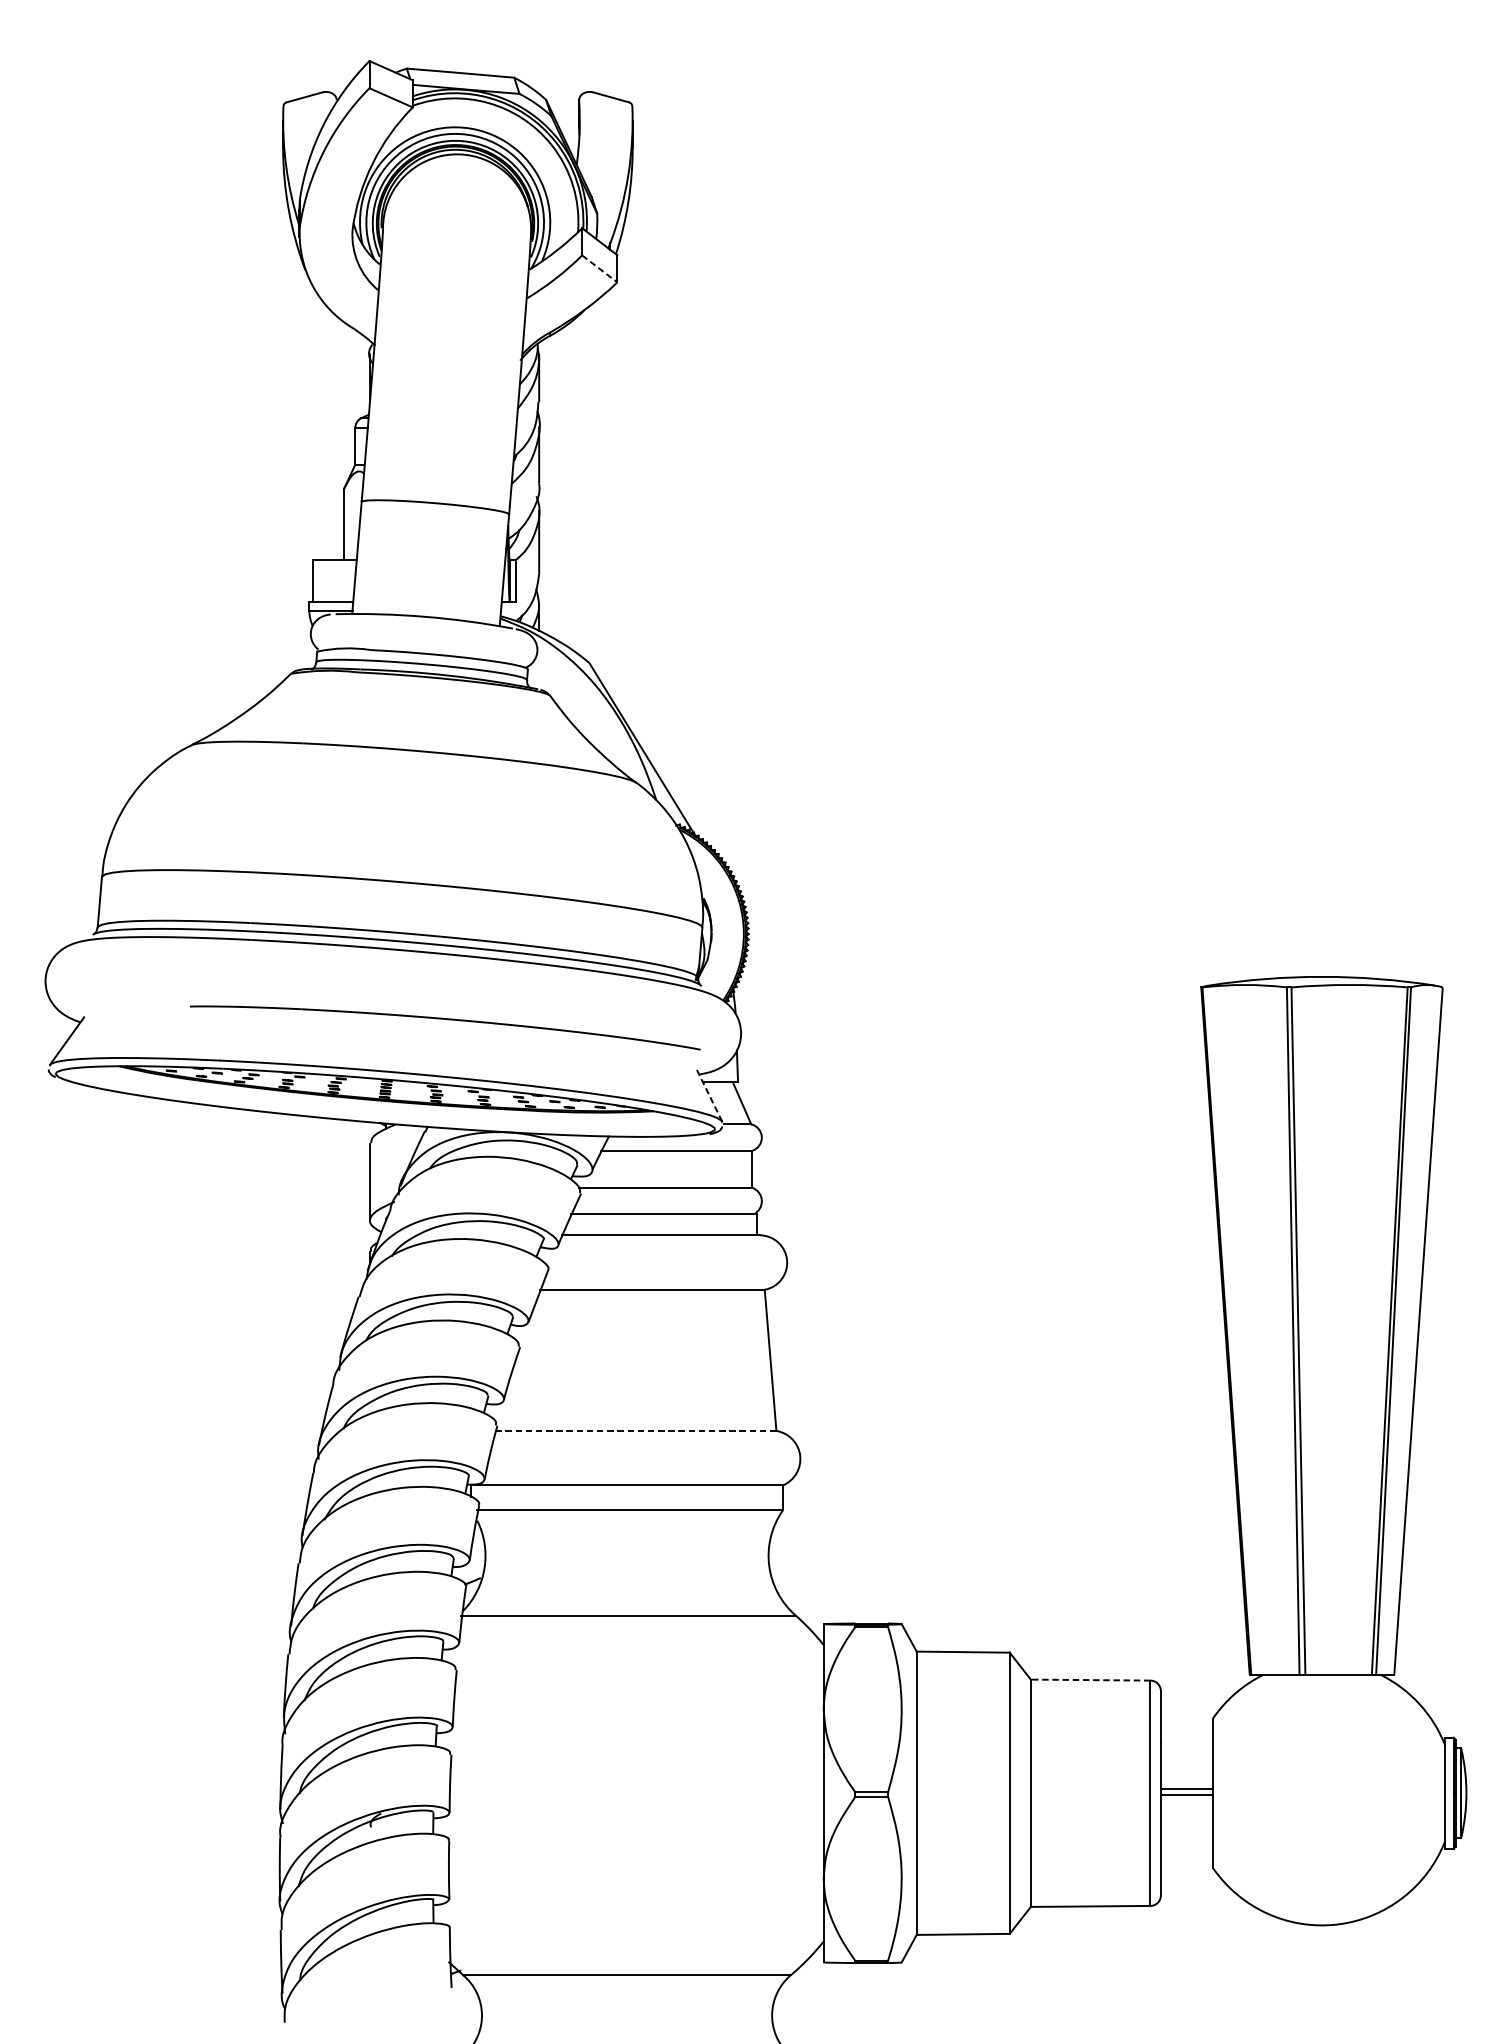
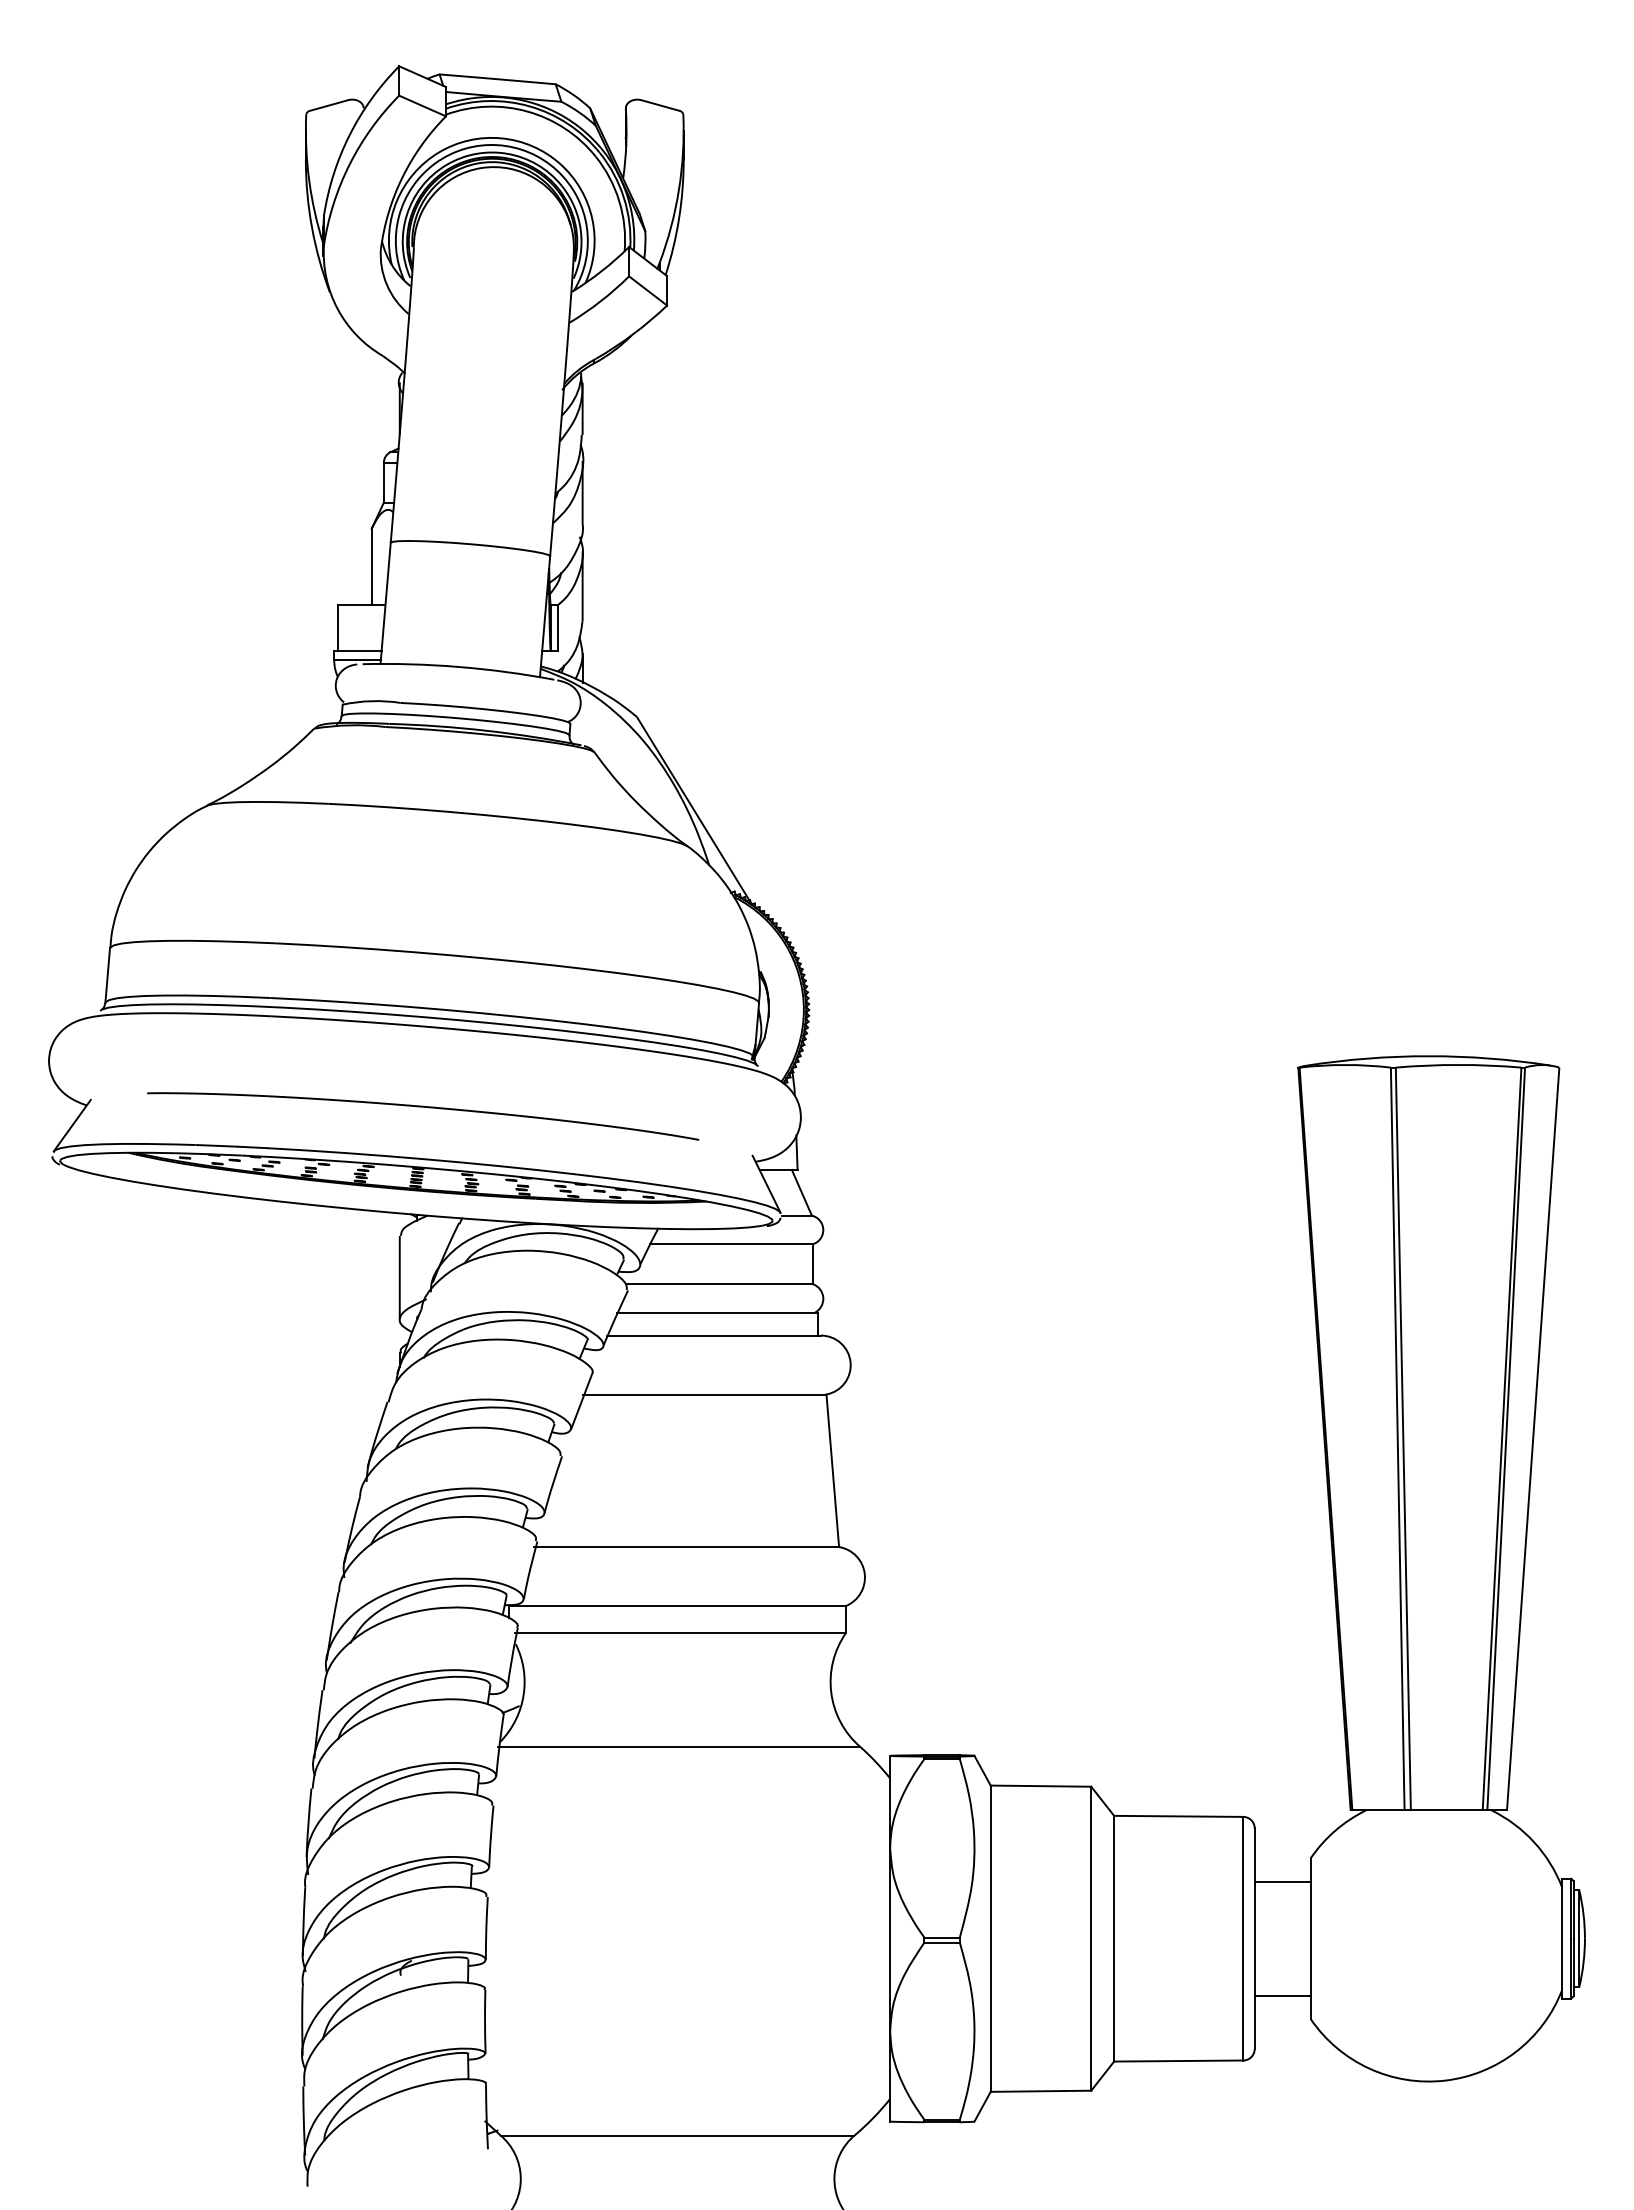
line: (600, 268) -> (648, 290), dashed -> solid
part: (445, 1019) -> (423, 1107), moved
line: (709, 1095) -> (766, 1184), dashed -> solid
line: (635, 1431) -> (686, 1547), dashed -> solid
line: (1090, 1680) -> (1178, 1816), dashed -> solid
line: (1186, 1789) -> (1282, 1881), moved
line: (1186, 1794) -> (1282, 1995), moved

